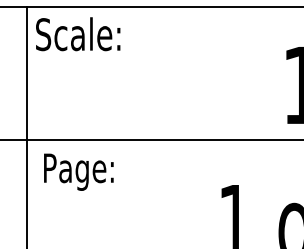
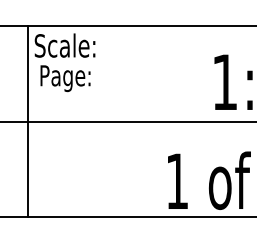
text: (78, 172) -> (65, 78), moved

